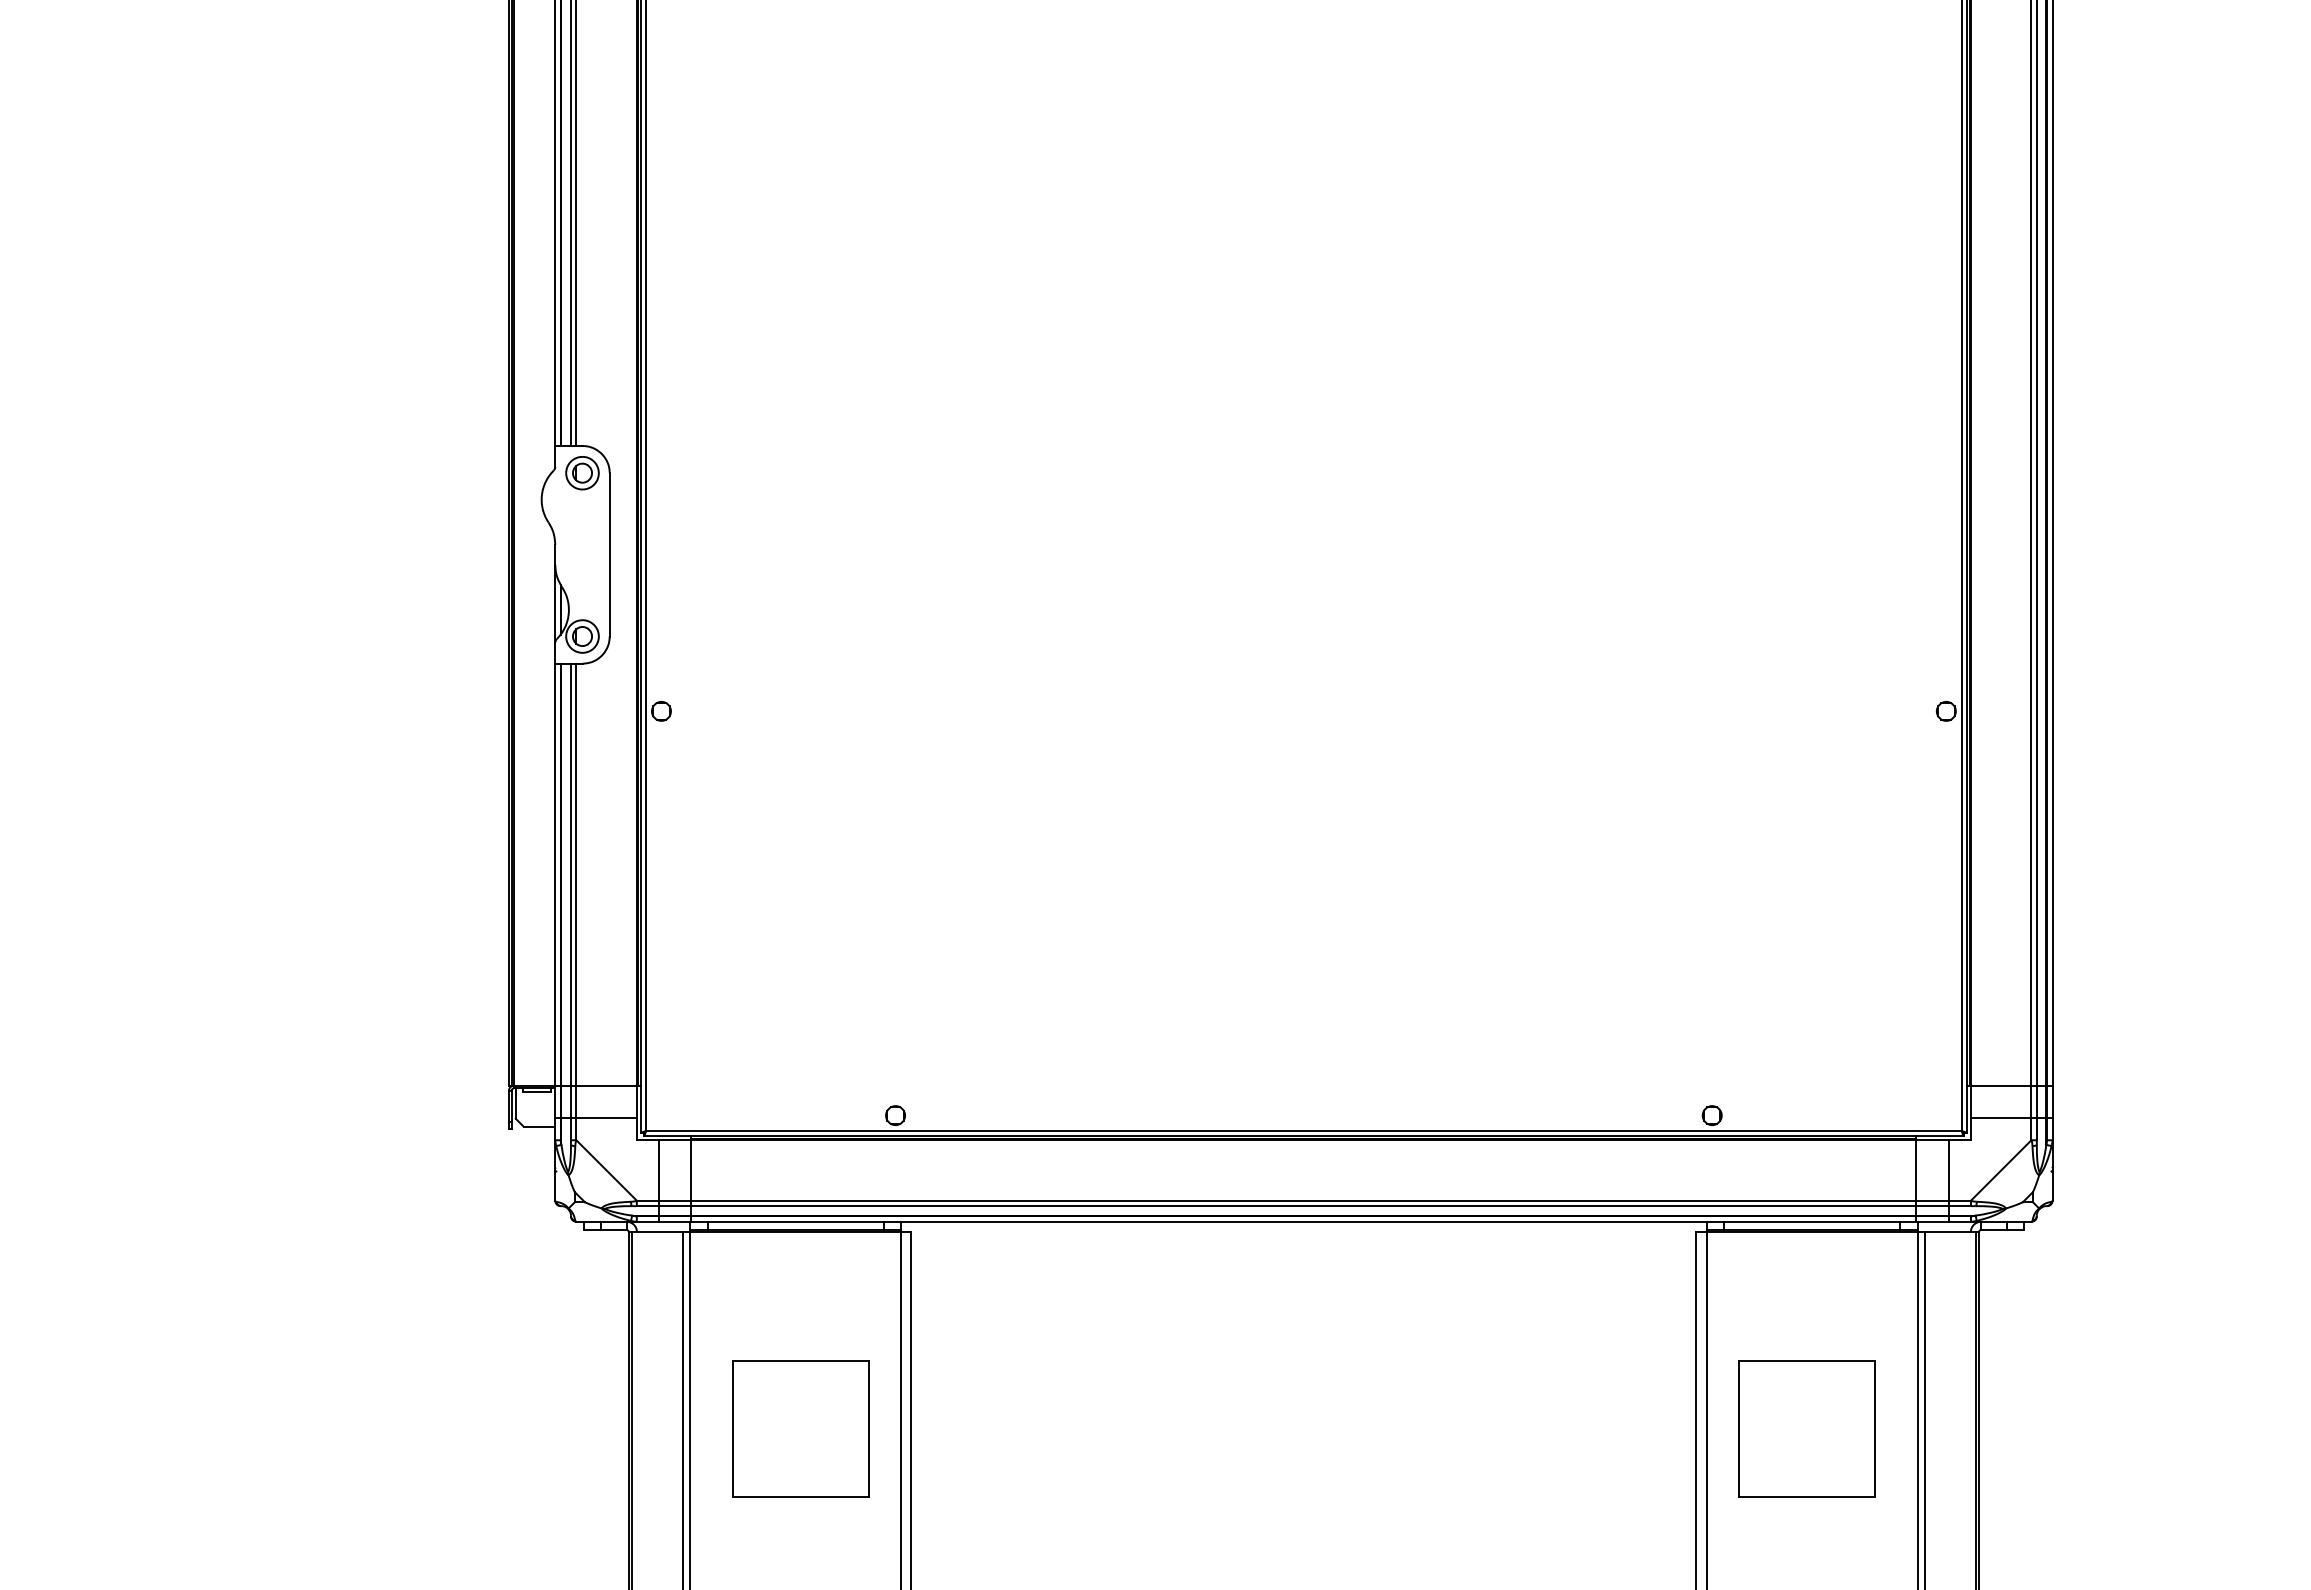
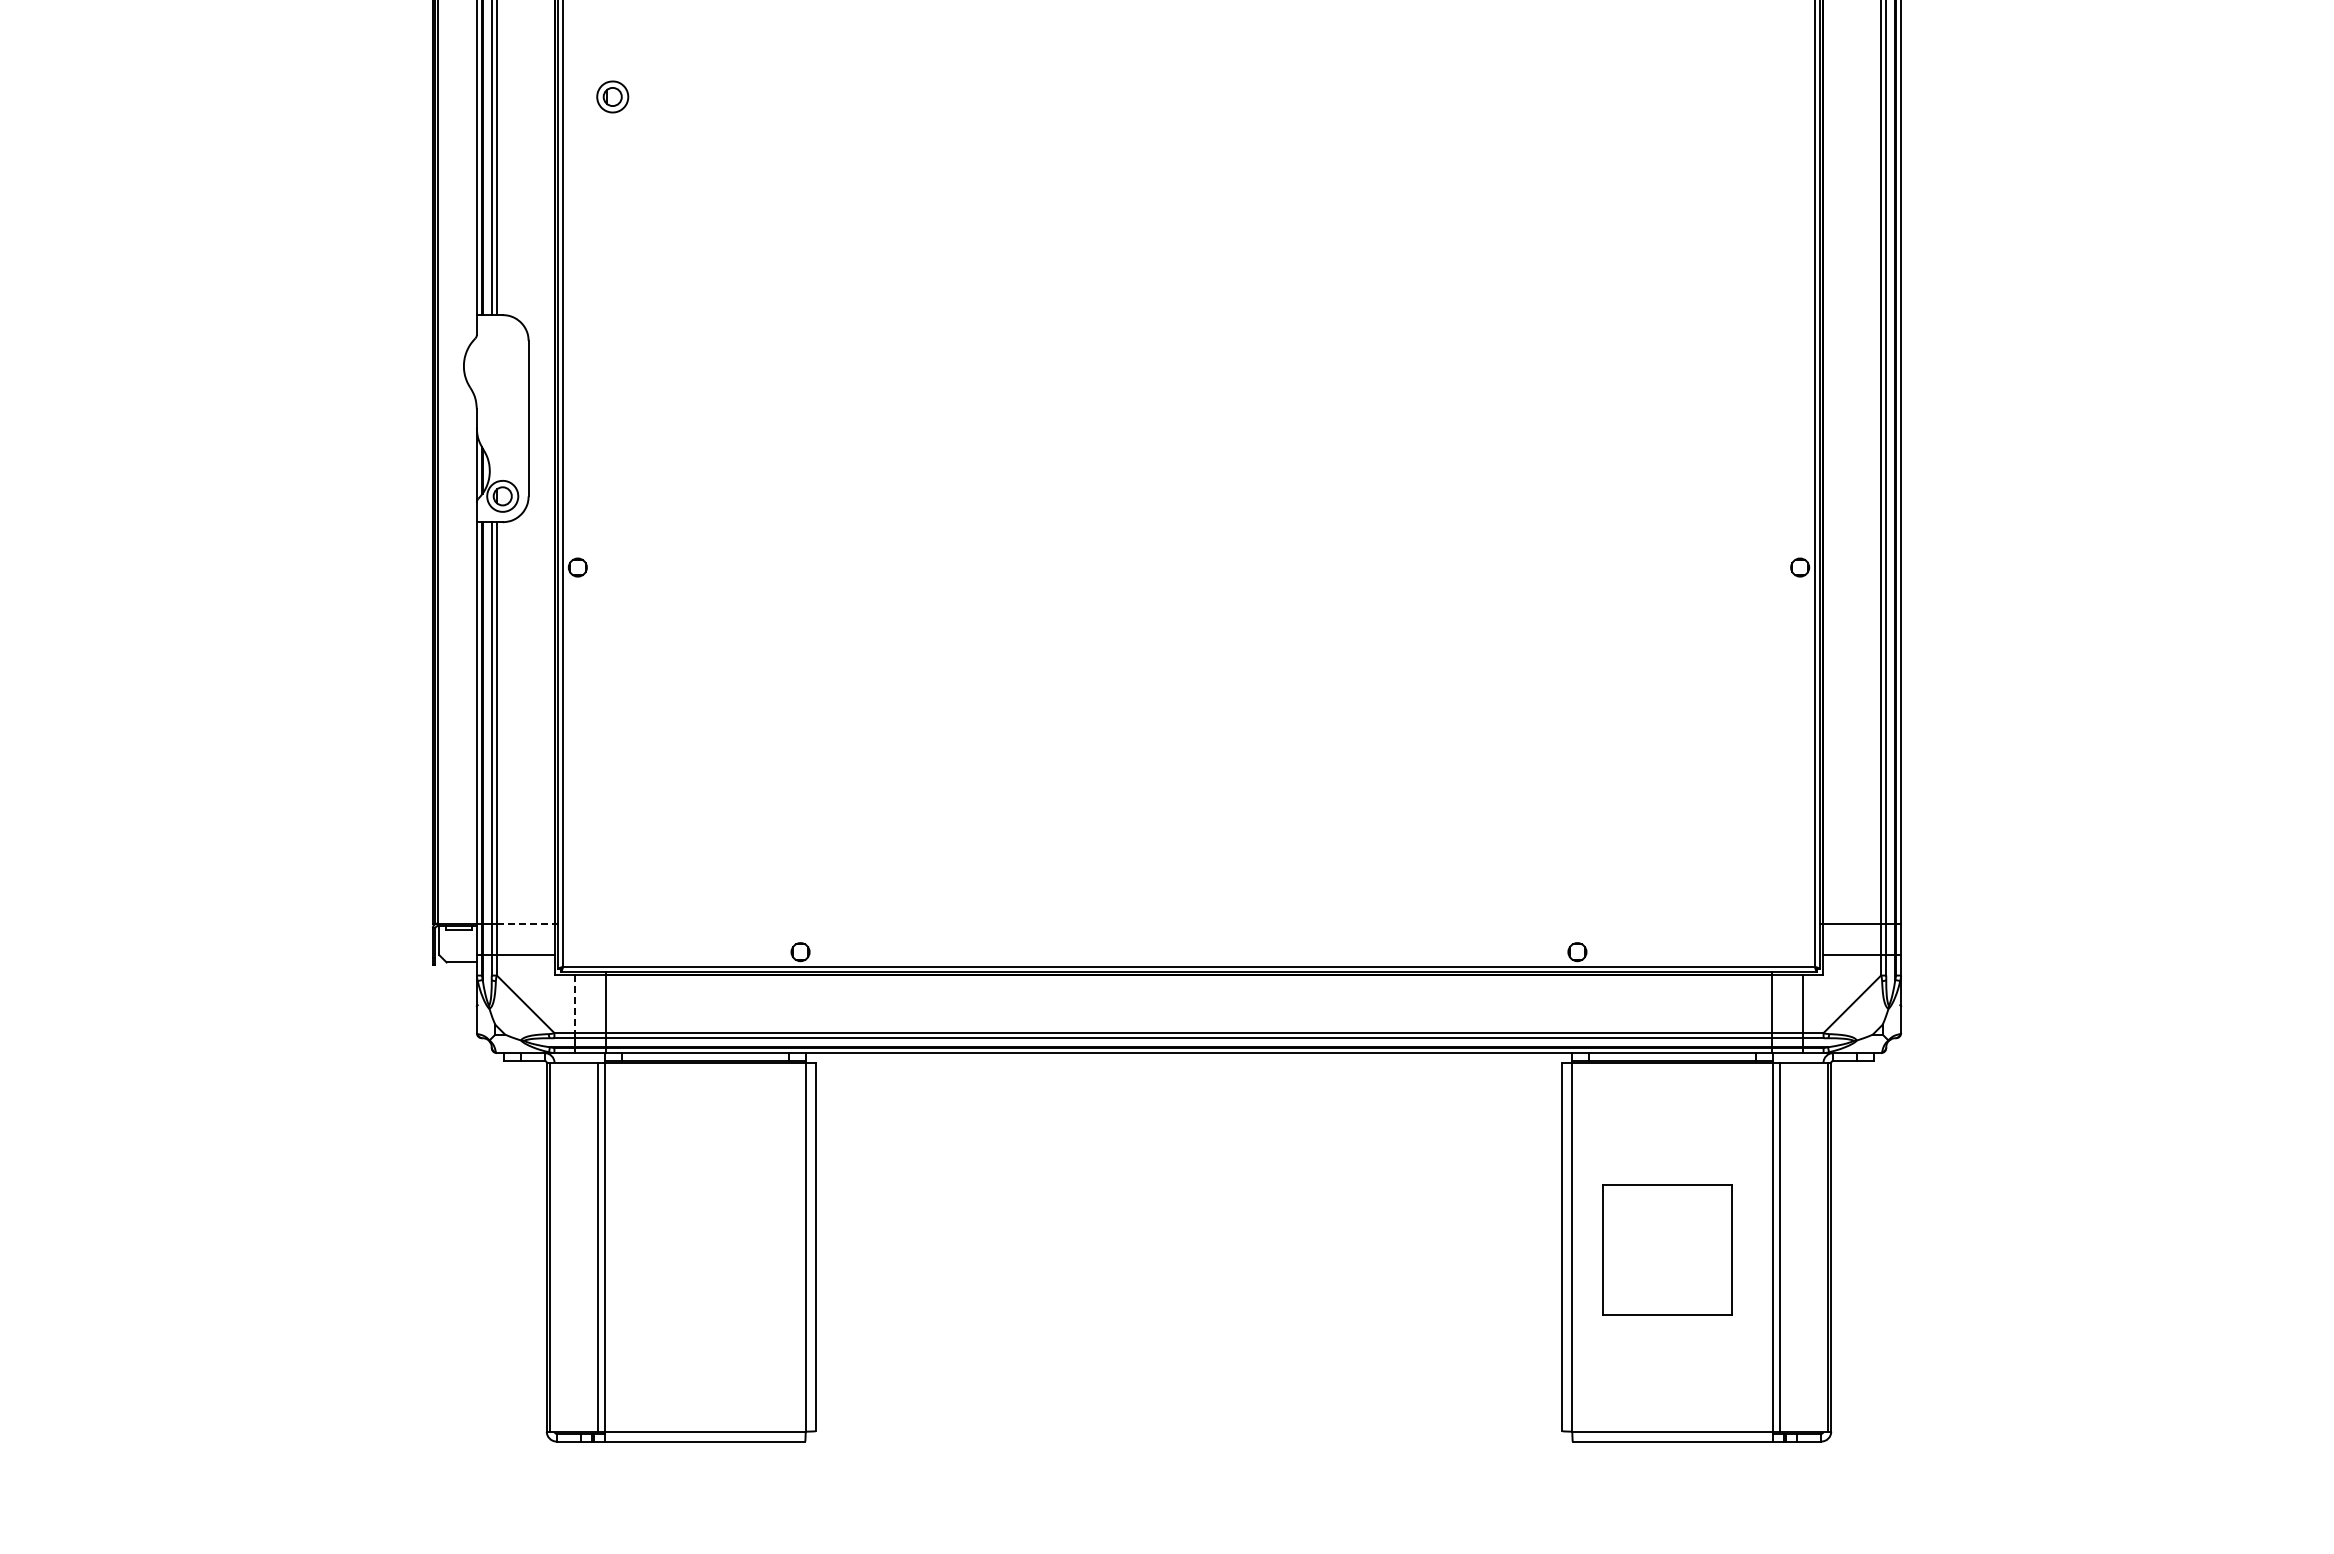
part: (582, 472) -> (612, 96), moved
line: (606, 1085) -> (525, 923), solid -> dashed
line: (658, 1170) -> (575, 1004), solid -> dashed
part: (800, 1428) -> (710, 1249), removed

